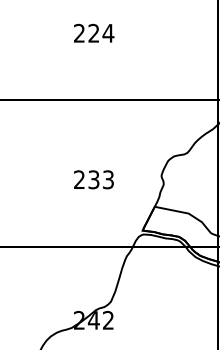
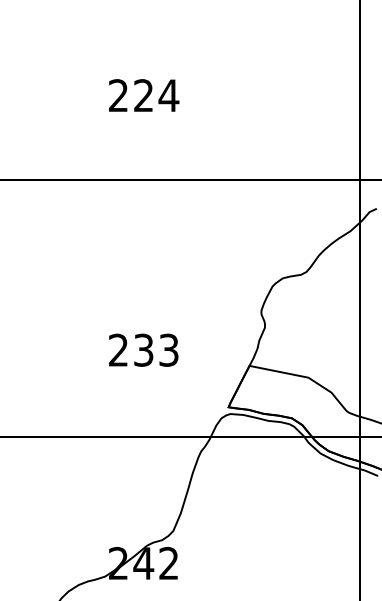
text: (94, 32) -> (144, 94), moved
text: (93, 179) -> (142, 349), moved

